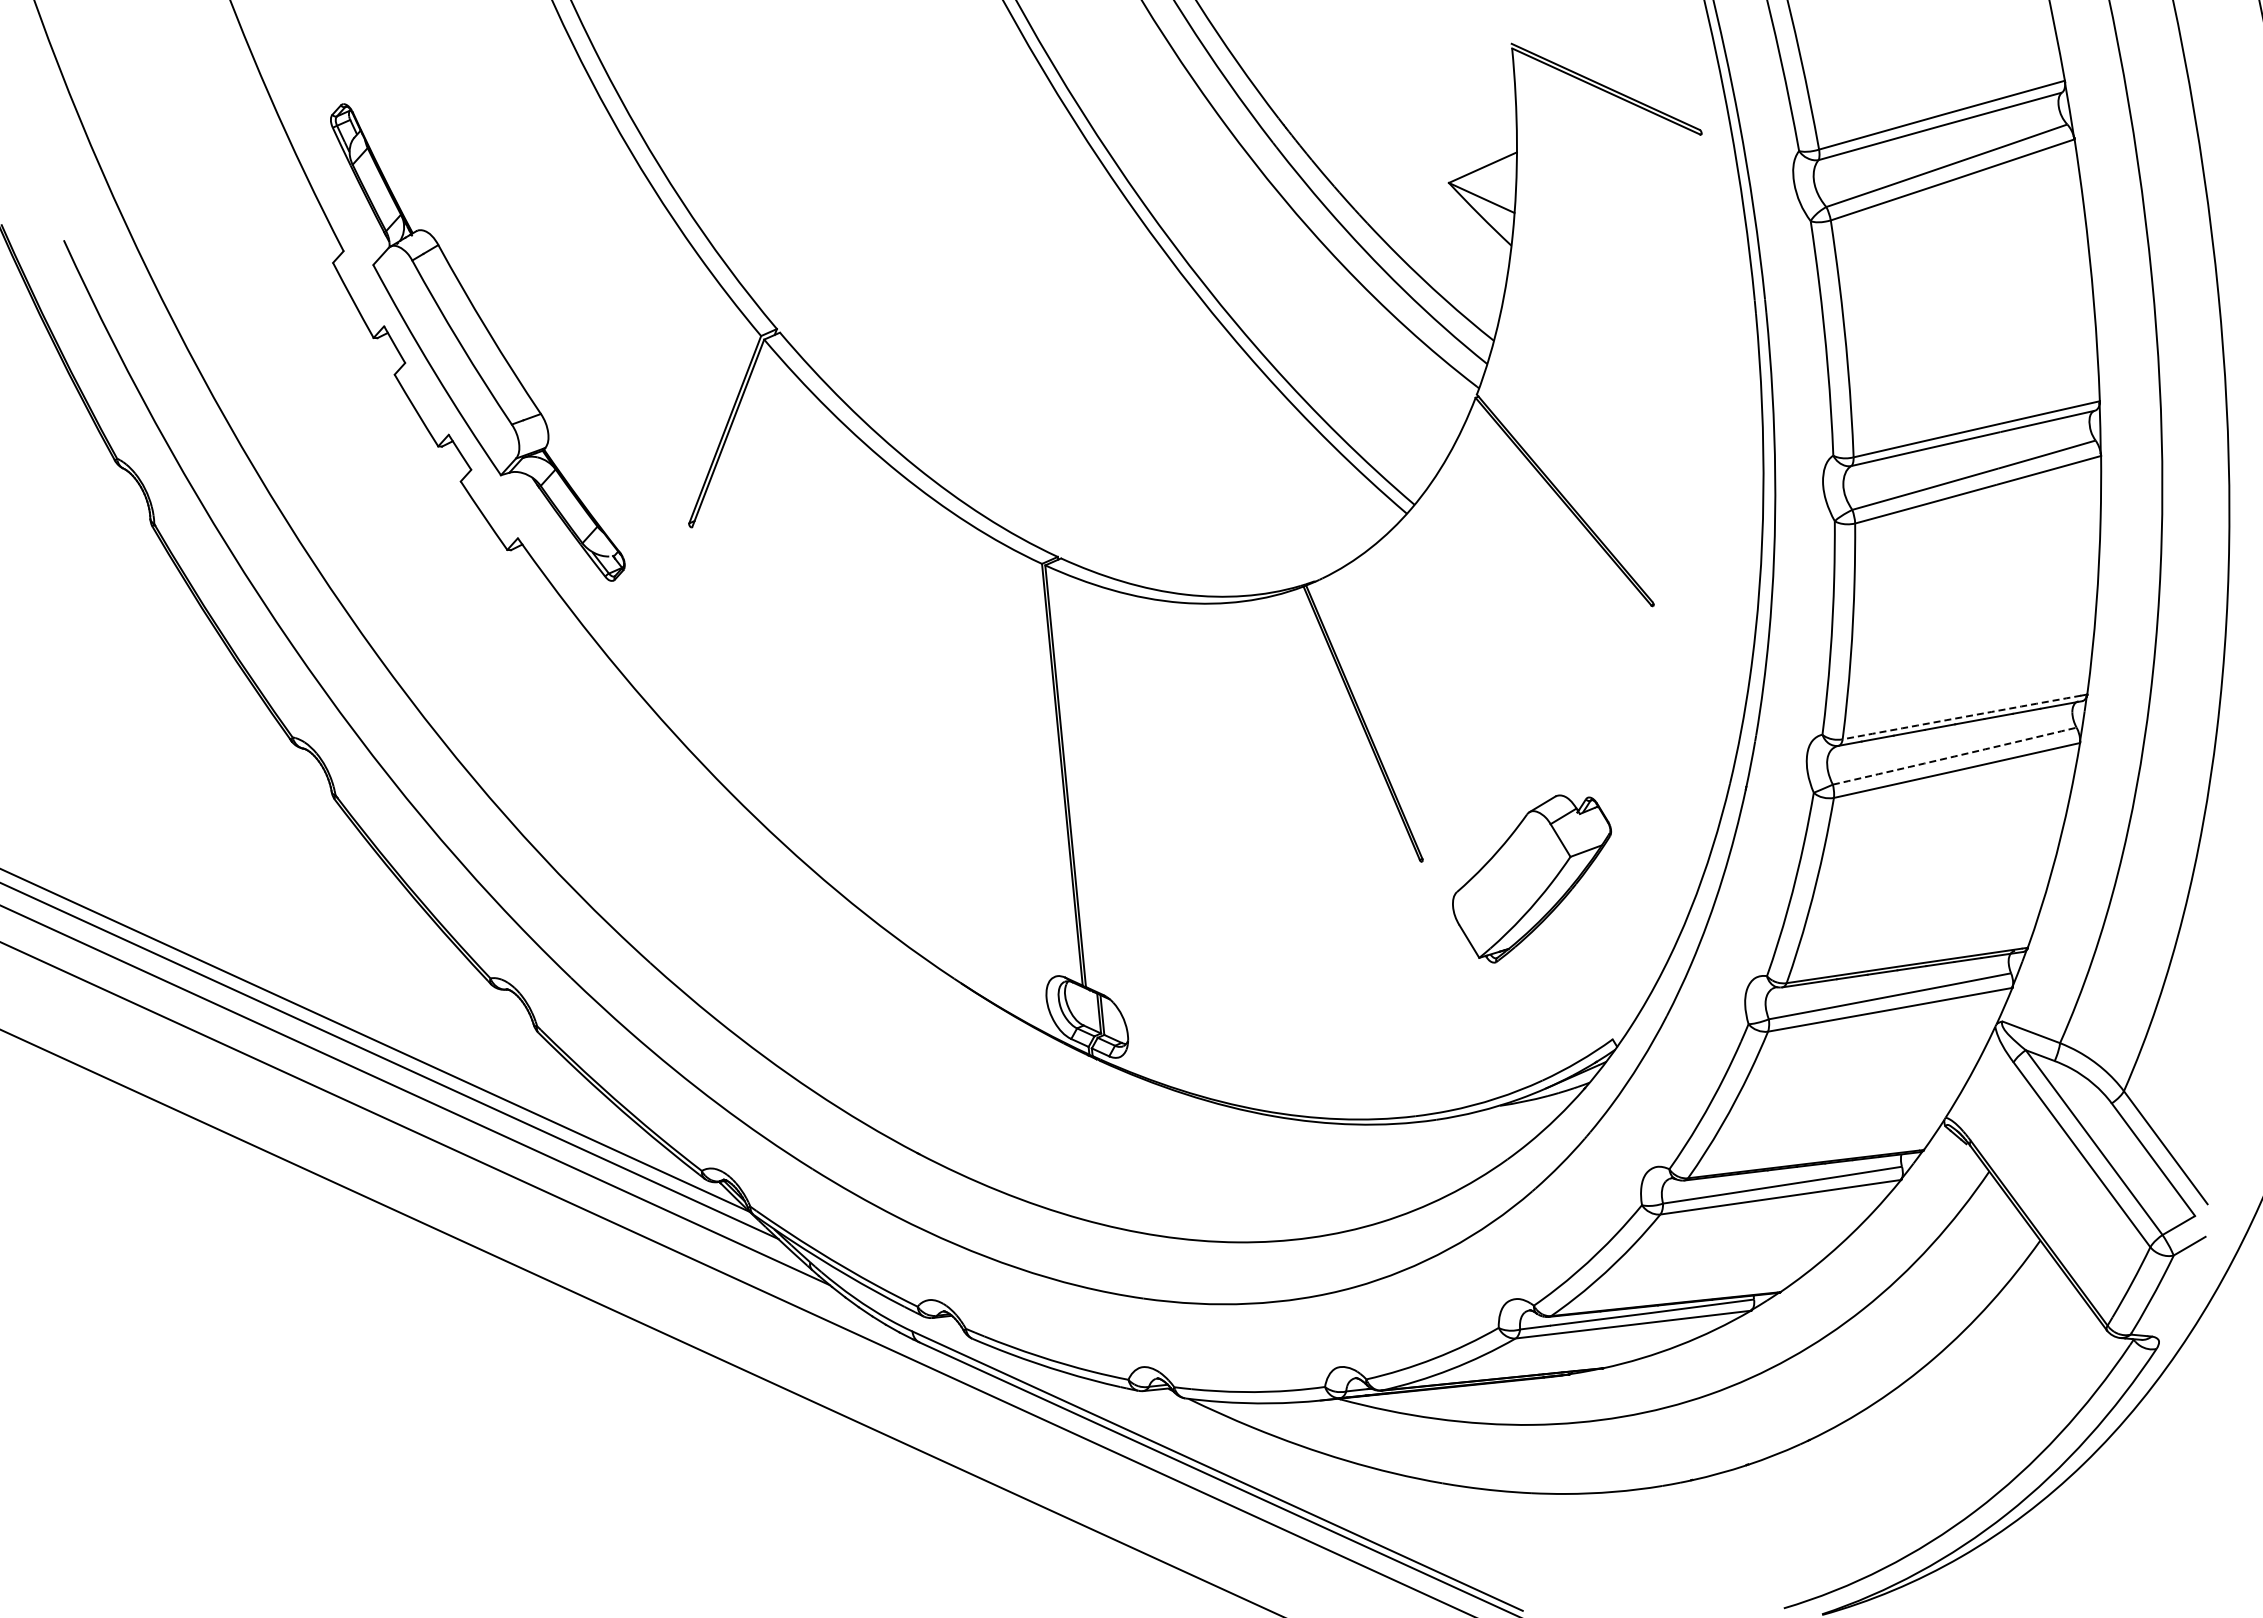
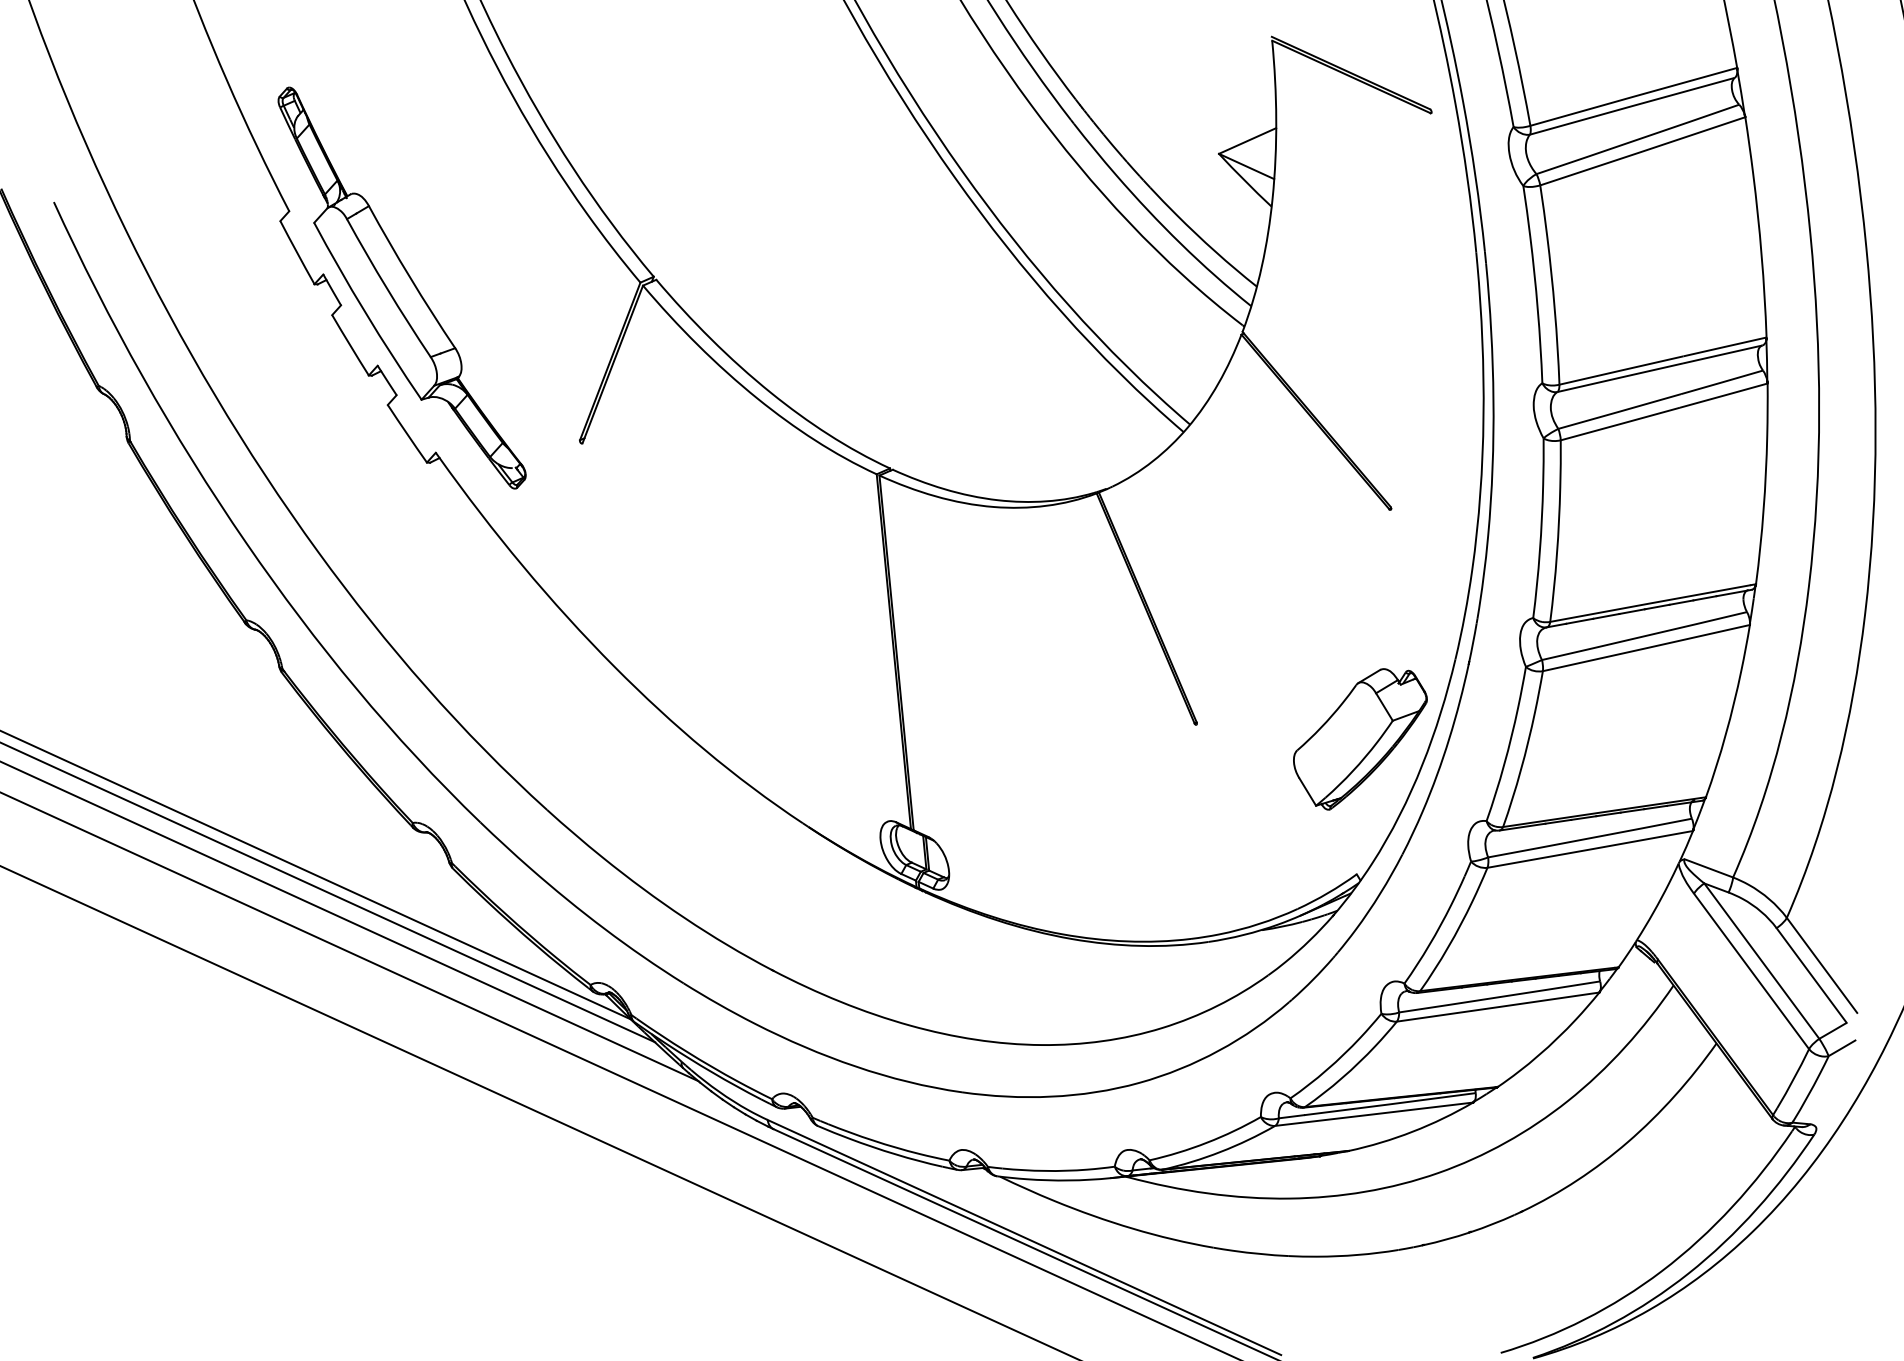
arc: (1961, 717) -> (1650, 603), dashed -> solid
arc: (1954, 756) -> (1644, 636), dashed -> solid
part: (1531, 878) -> (1359, 738), moved

